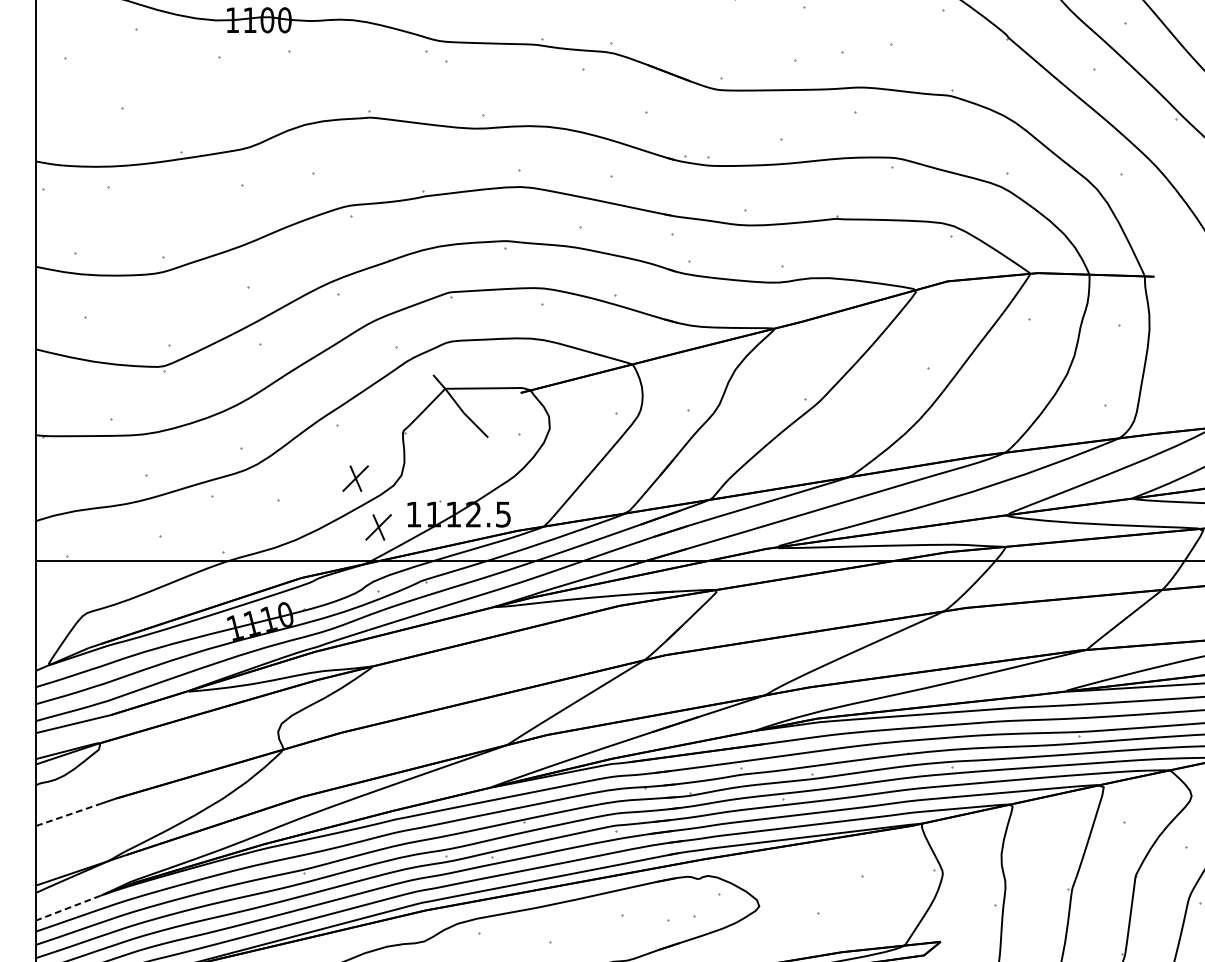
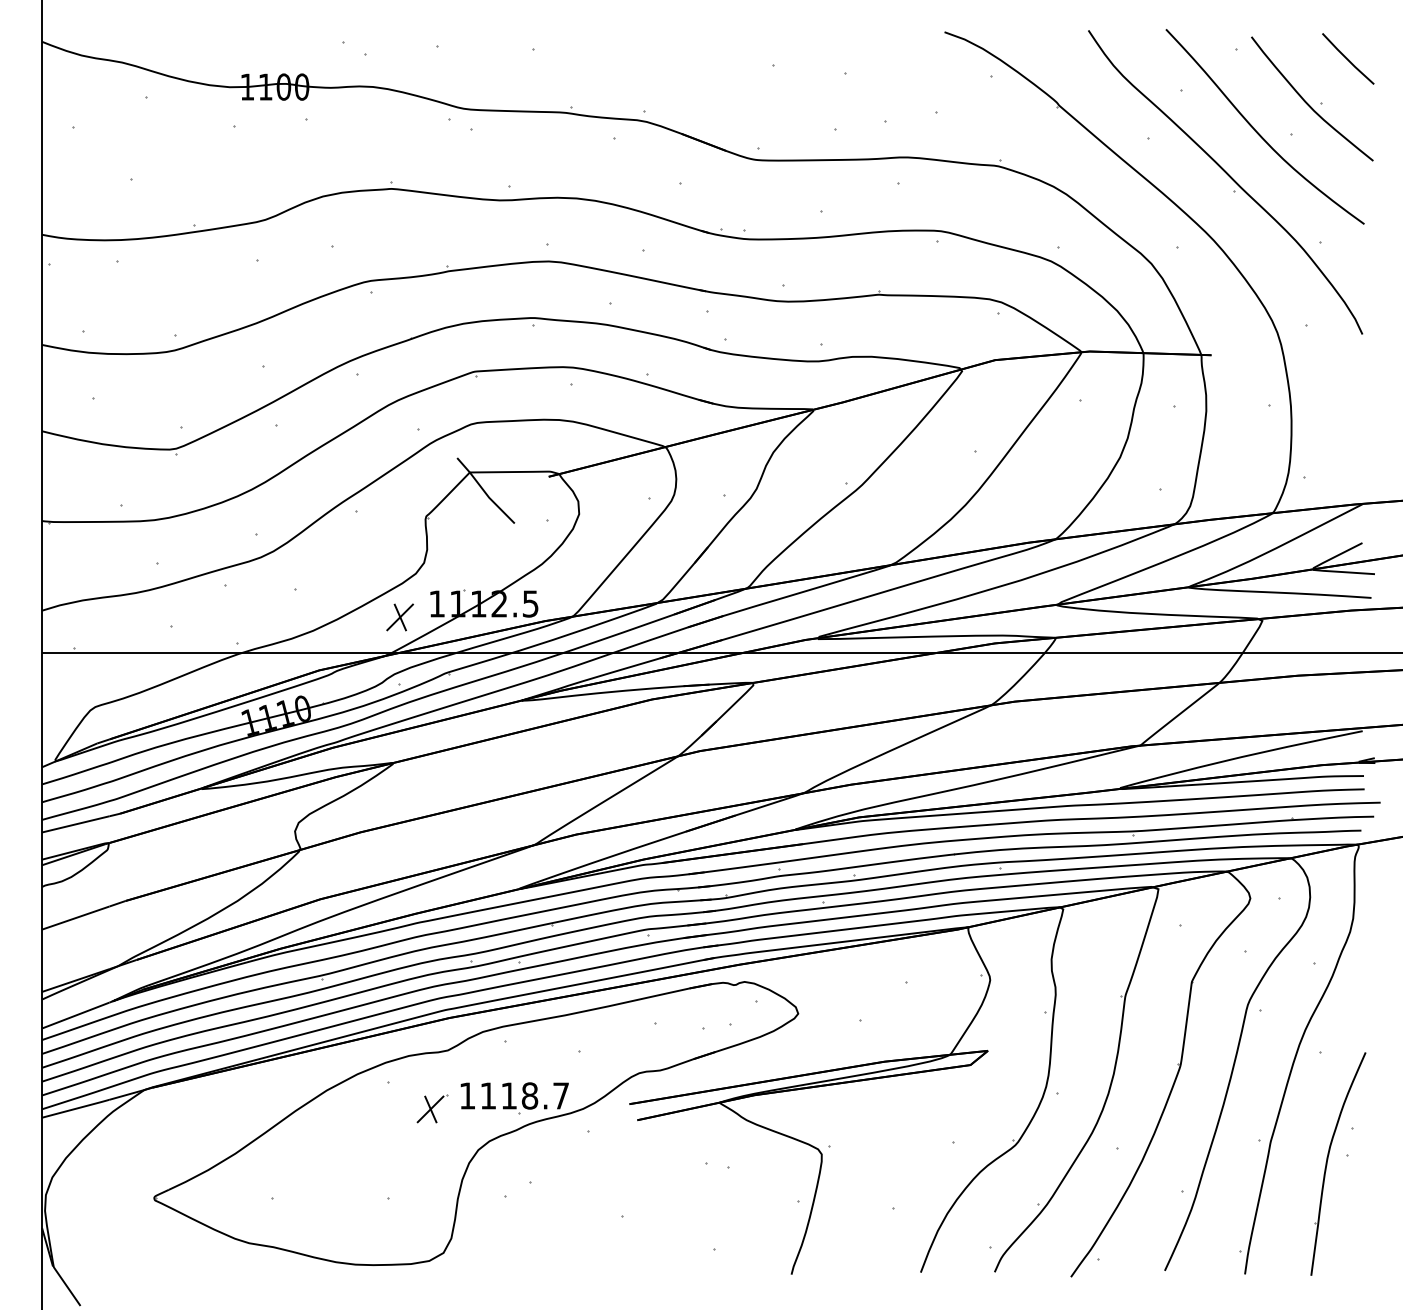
part: (355, 478) -> (375, 566), removed
line: (68, 815) -> (75, 918), dashed -> solid
line: (68, 908) -> (75, 1015), dashed -> solid

